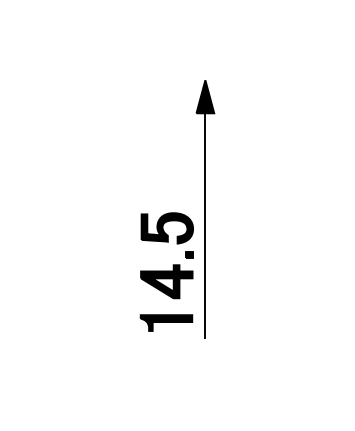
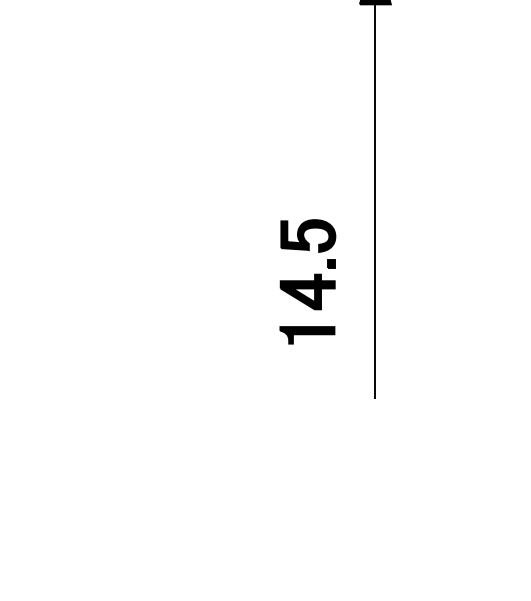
part: (166, 271) -> (307, 280), size x0.6

